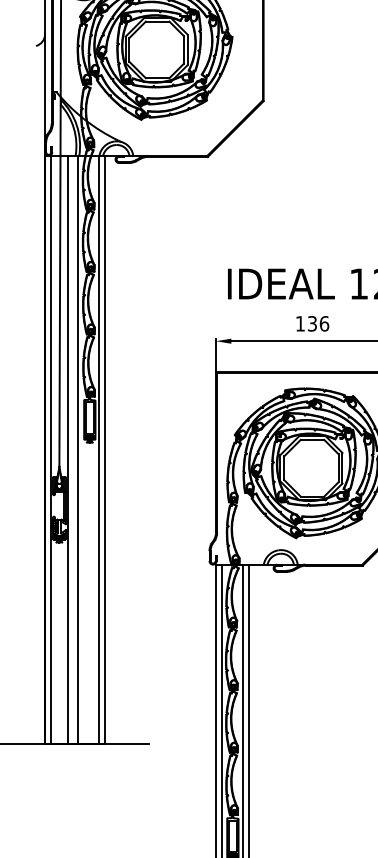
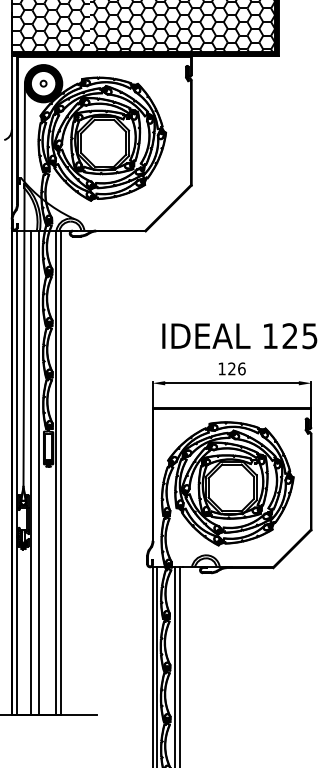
text: (311, 324) -> (231, 369), 136 -> 126

